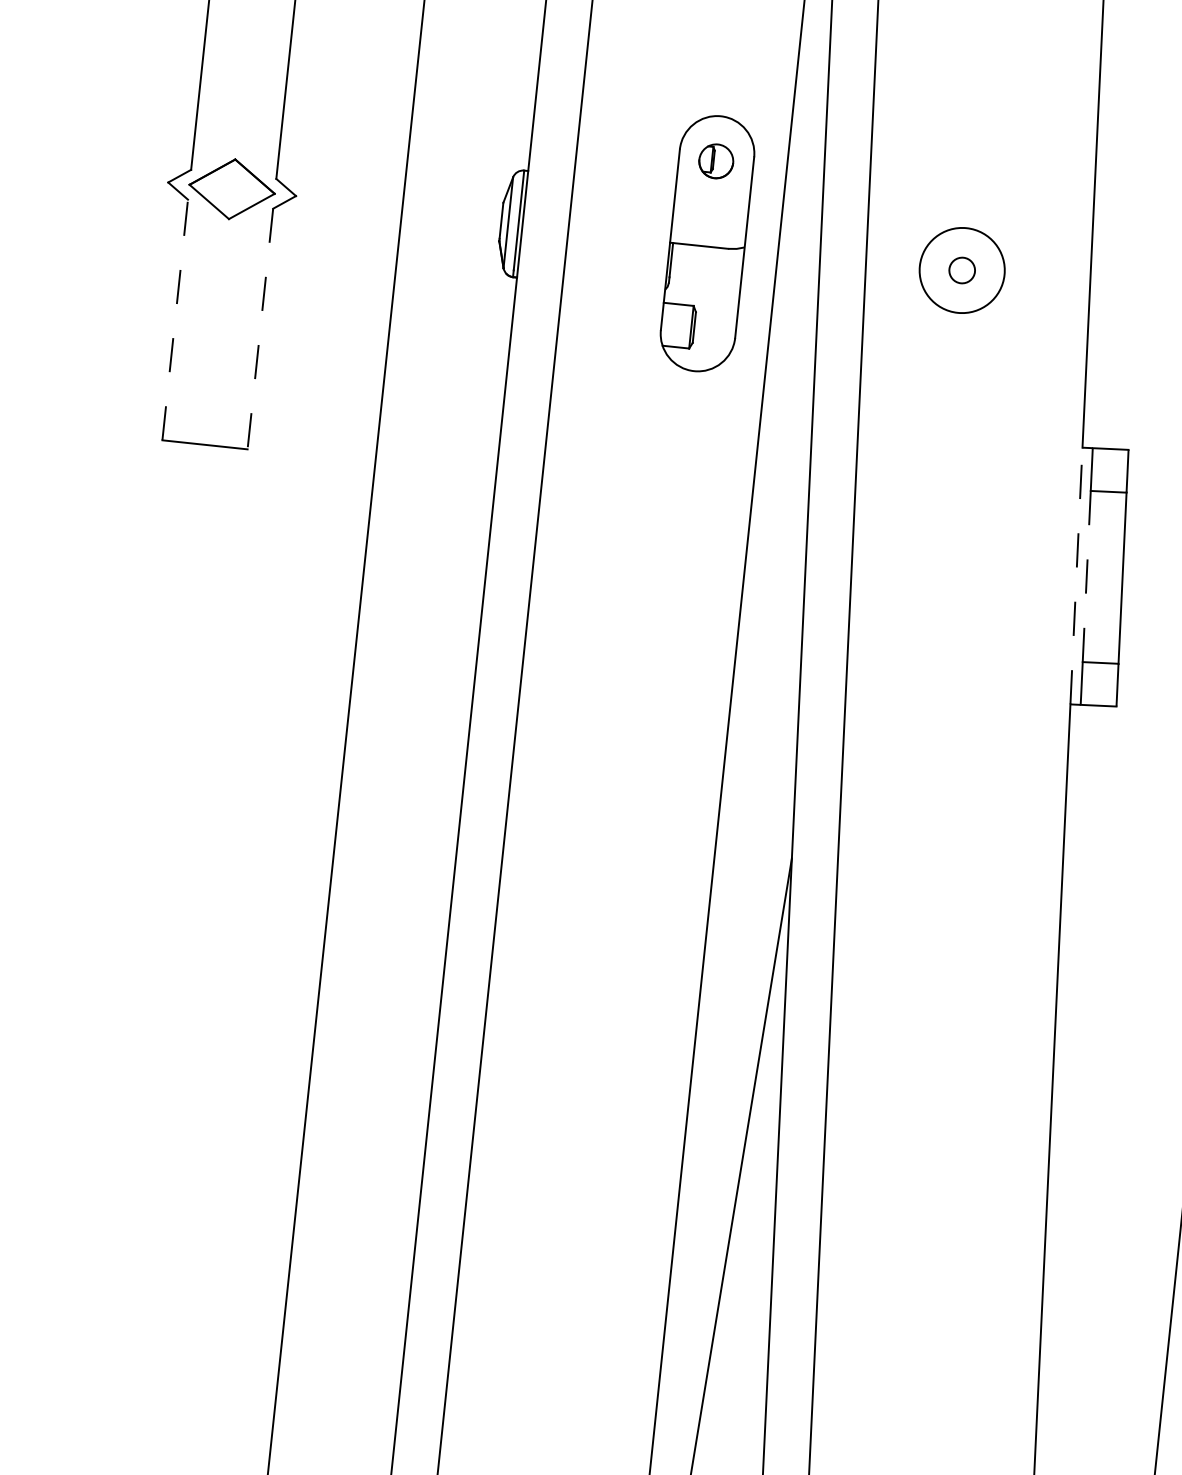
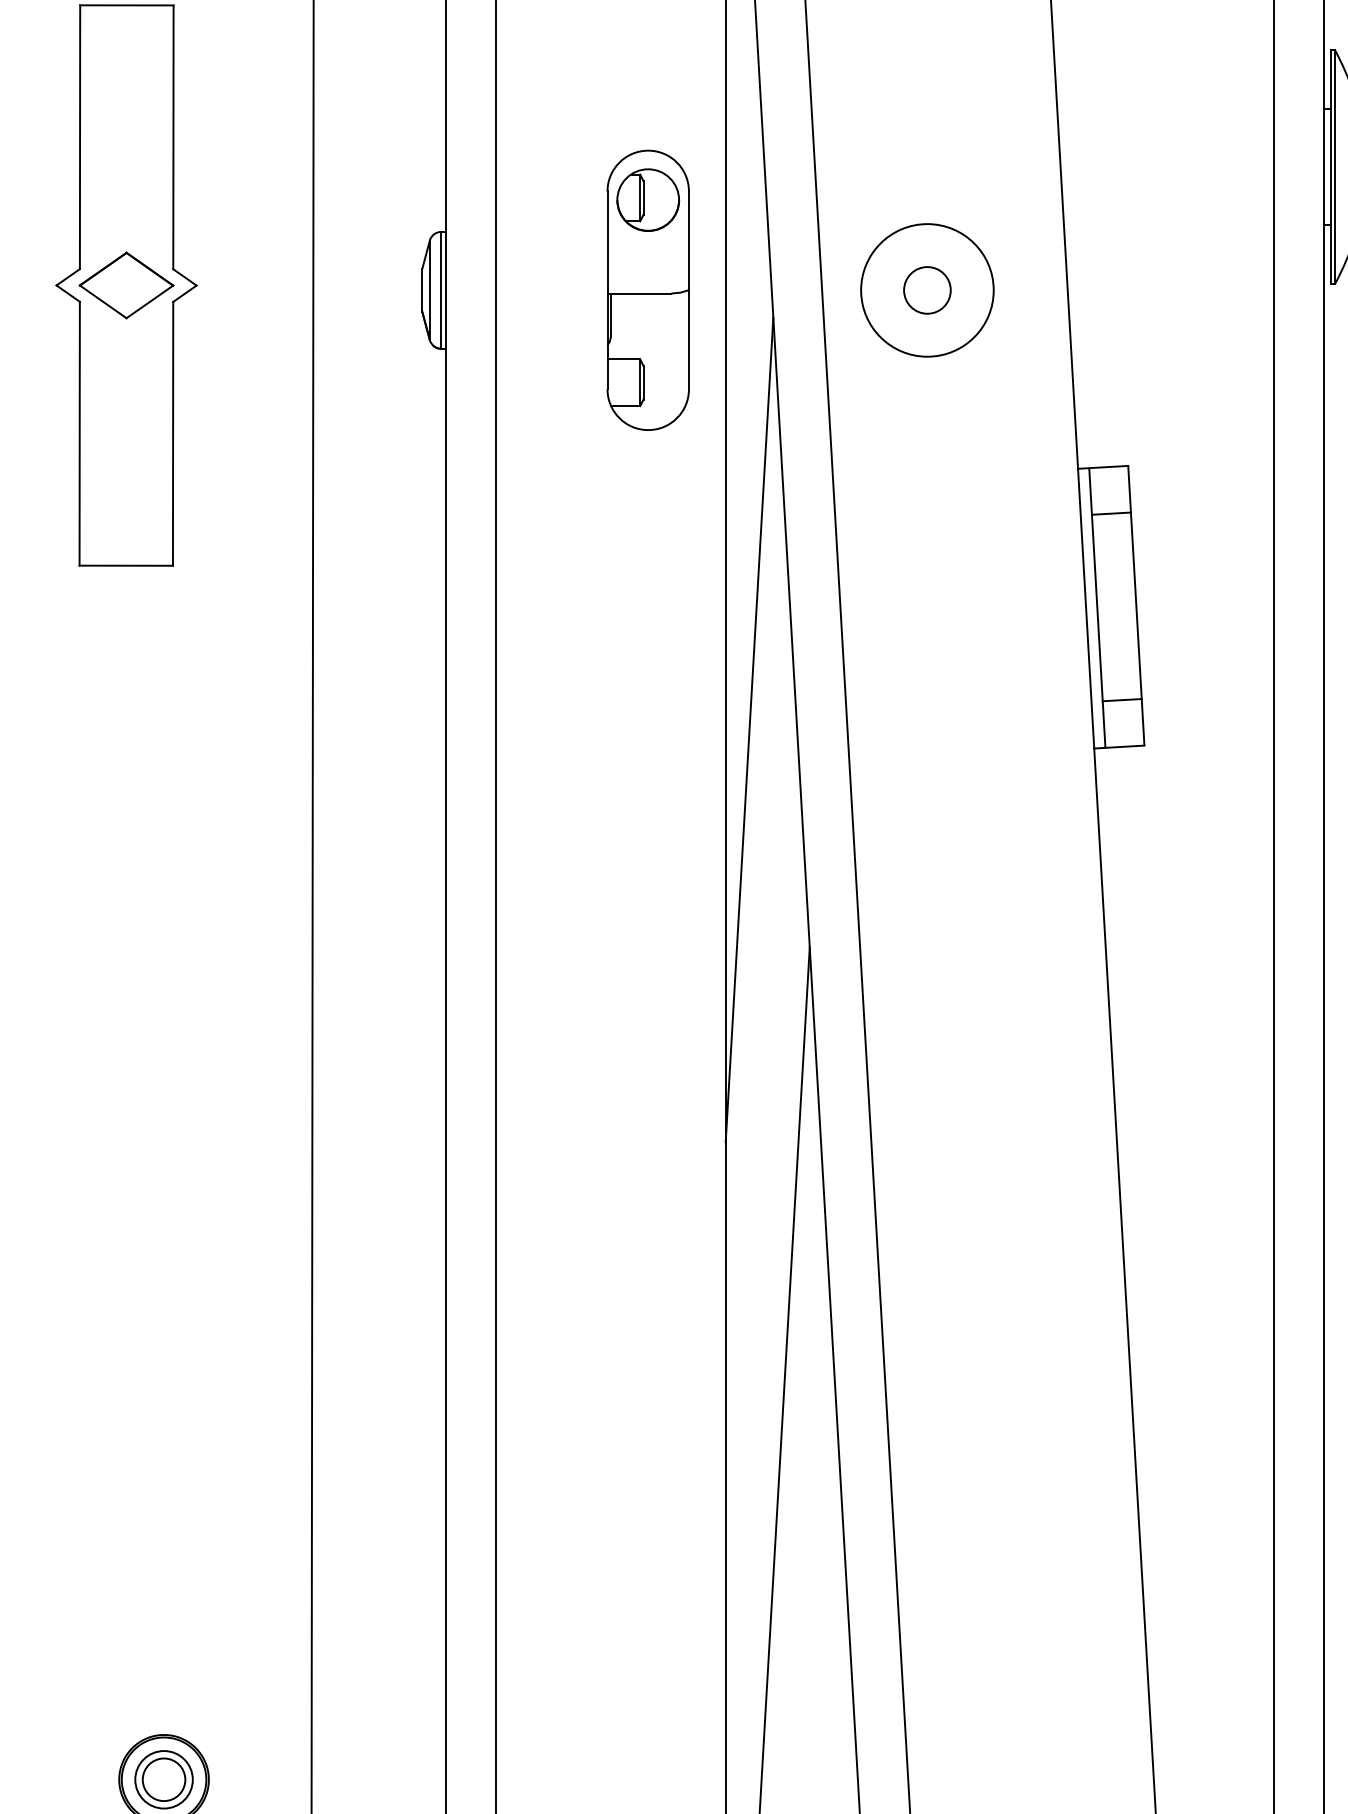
part: (716, 160) -> (648, 199), size x1.67
circle: (962, 270) -> (927, 290), size x1.43
circle: (962, 270) -> (927, 290), size x1.67
line: (175, 319) -> (79, 433), dashed -> solid
line: (260, 328) -> (173, 433), dashed -> solid
line: (1076, 575) -> (1086, 608), dashed -> solid
line: (1086, 576) -> (1097, 608), dashed -> solid
line: (757, 653) -> (749, 729), added

